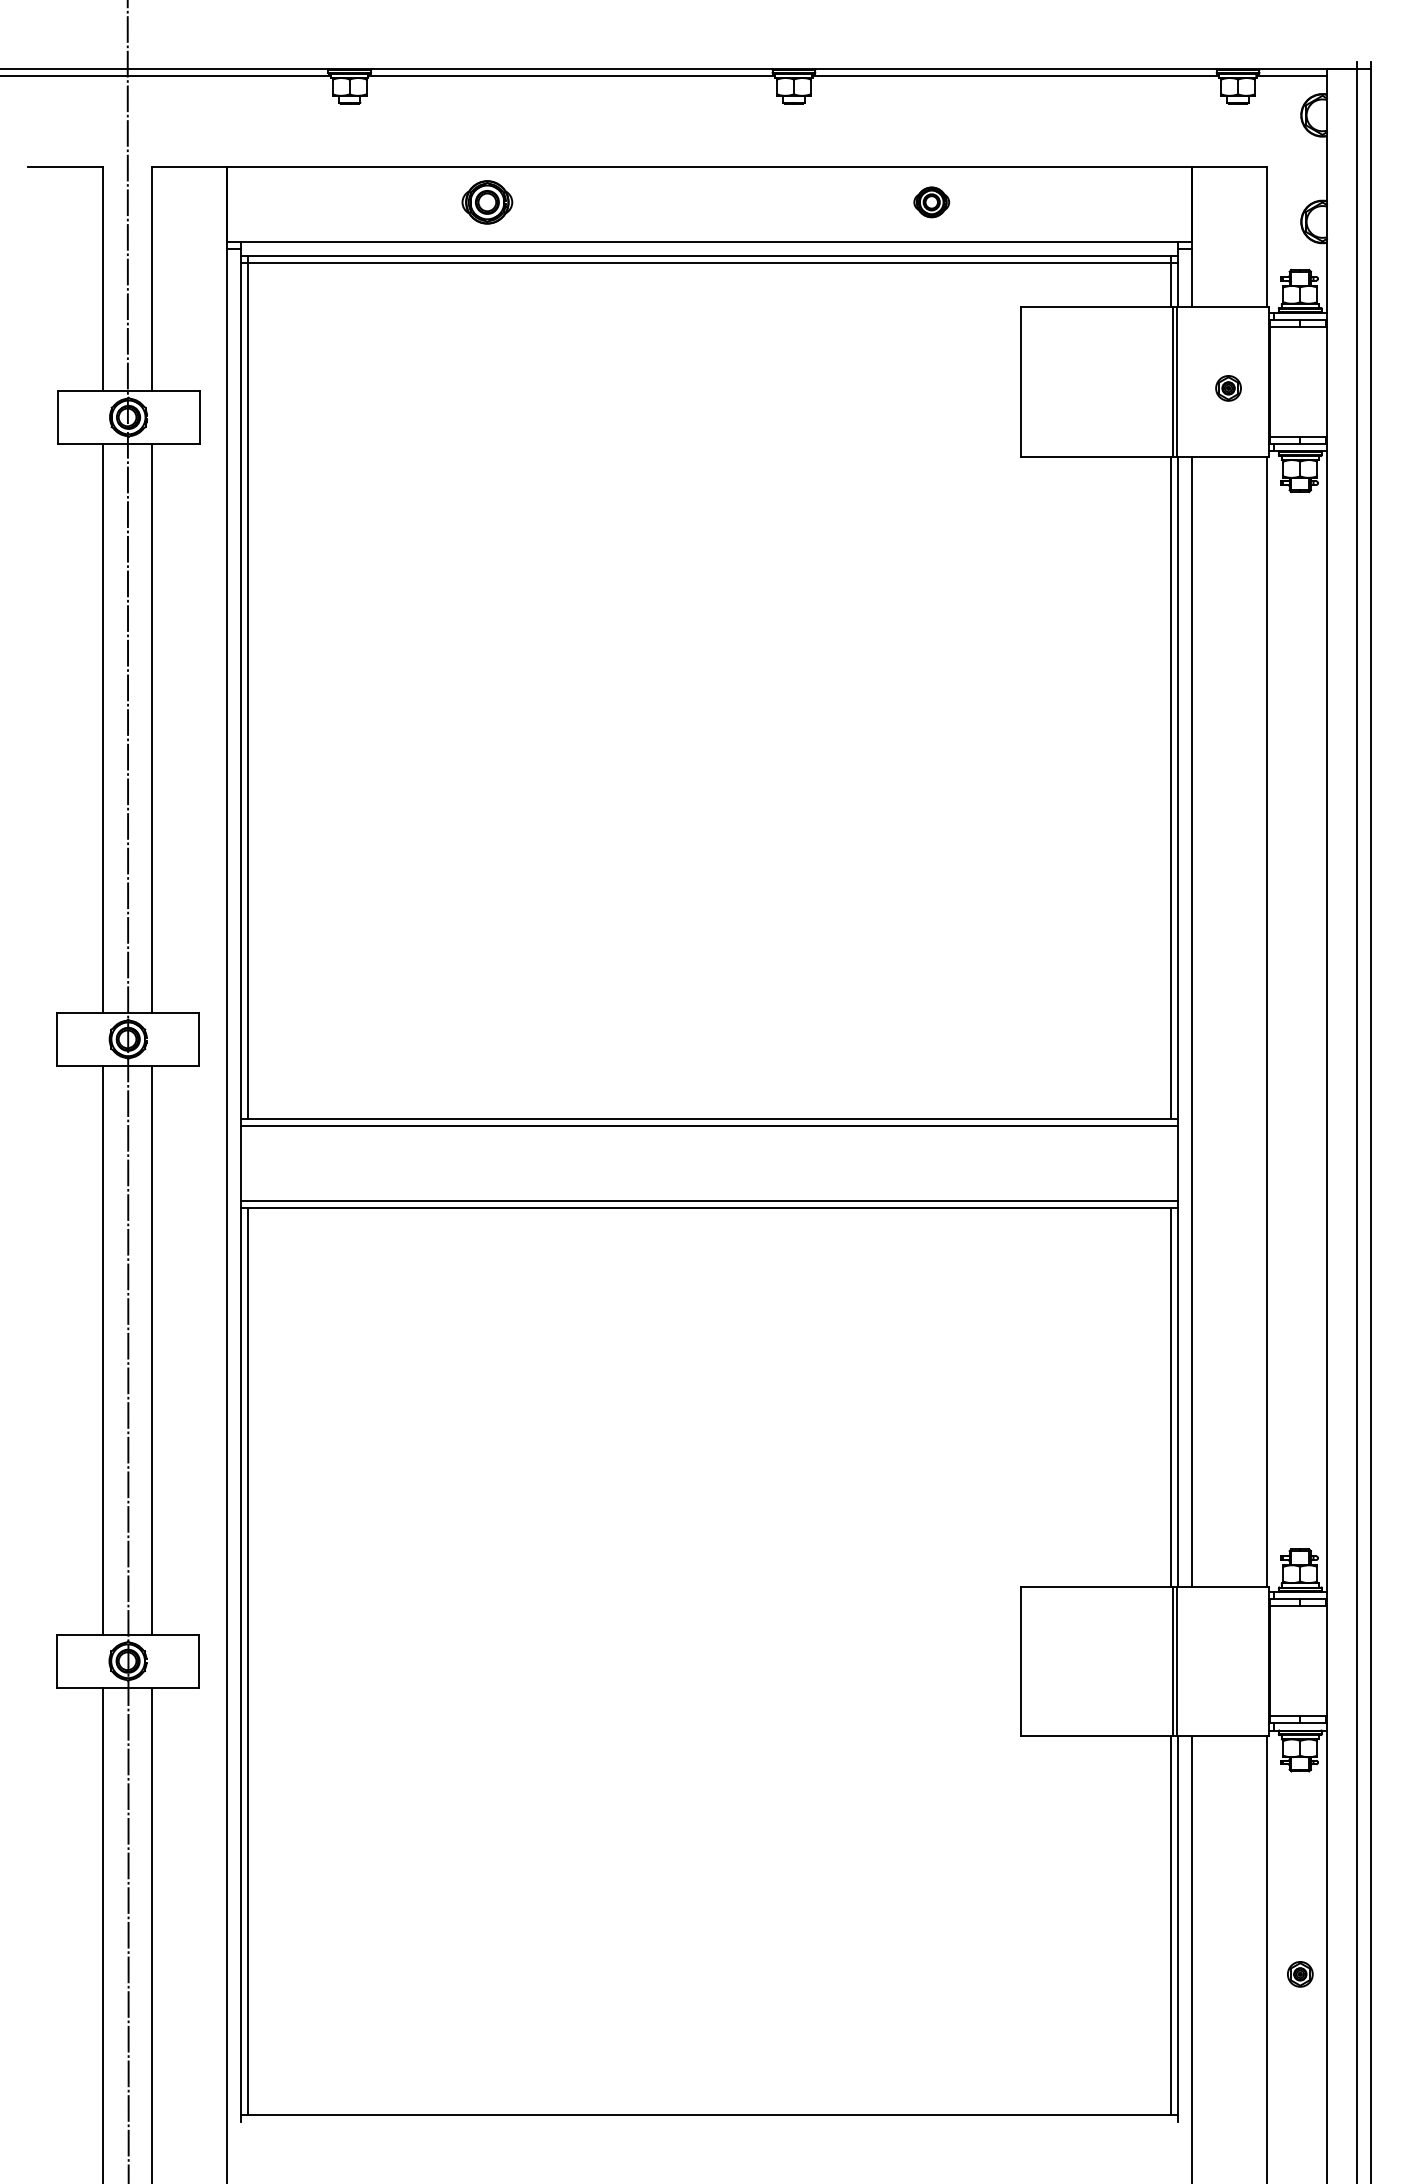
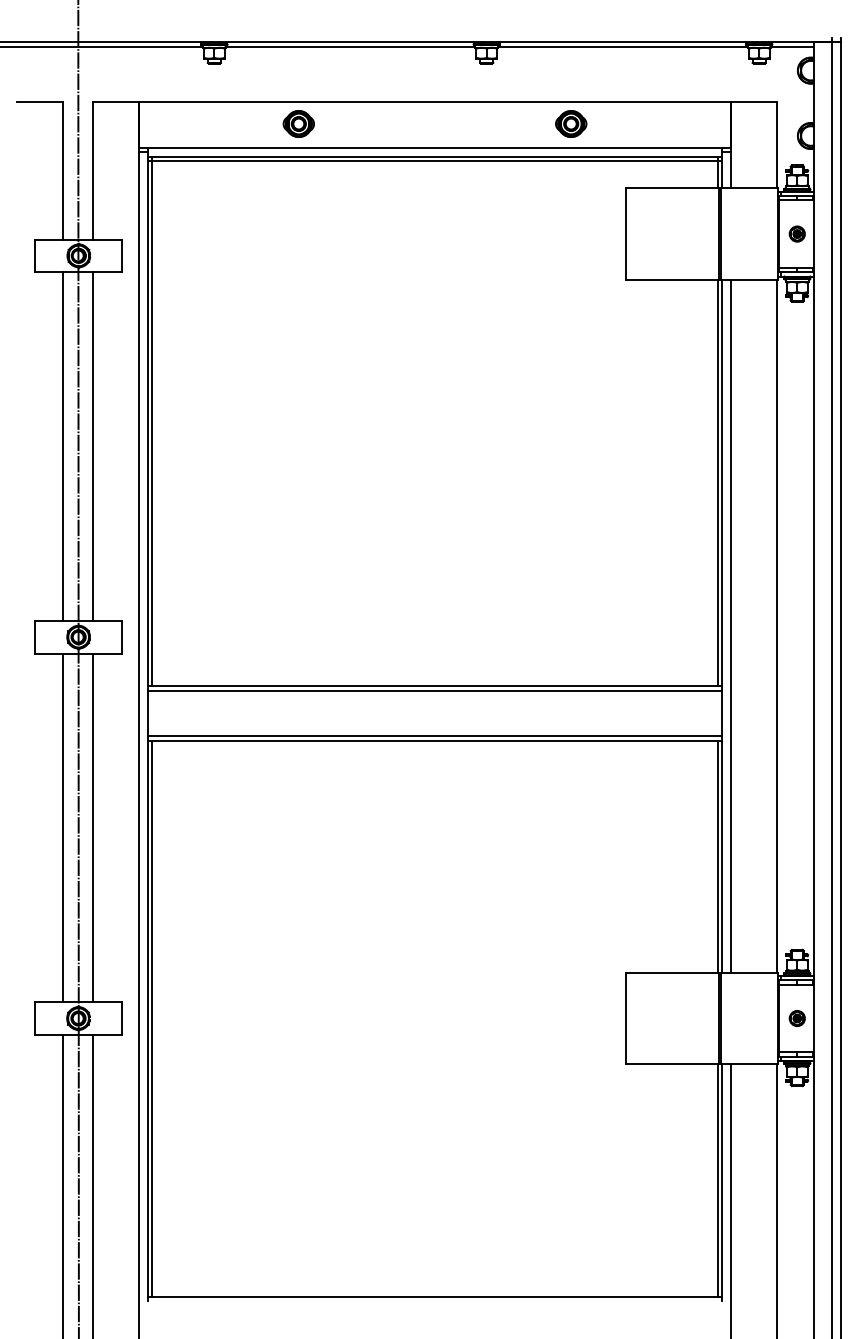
part: (932, 201) -> (571, 123), size x1.43
part: (1227, 387) -> (796, 233), moved
part: (1299, 1974) -> (796, 1018), moved

